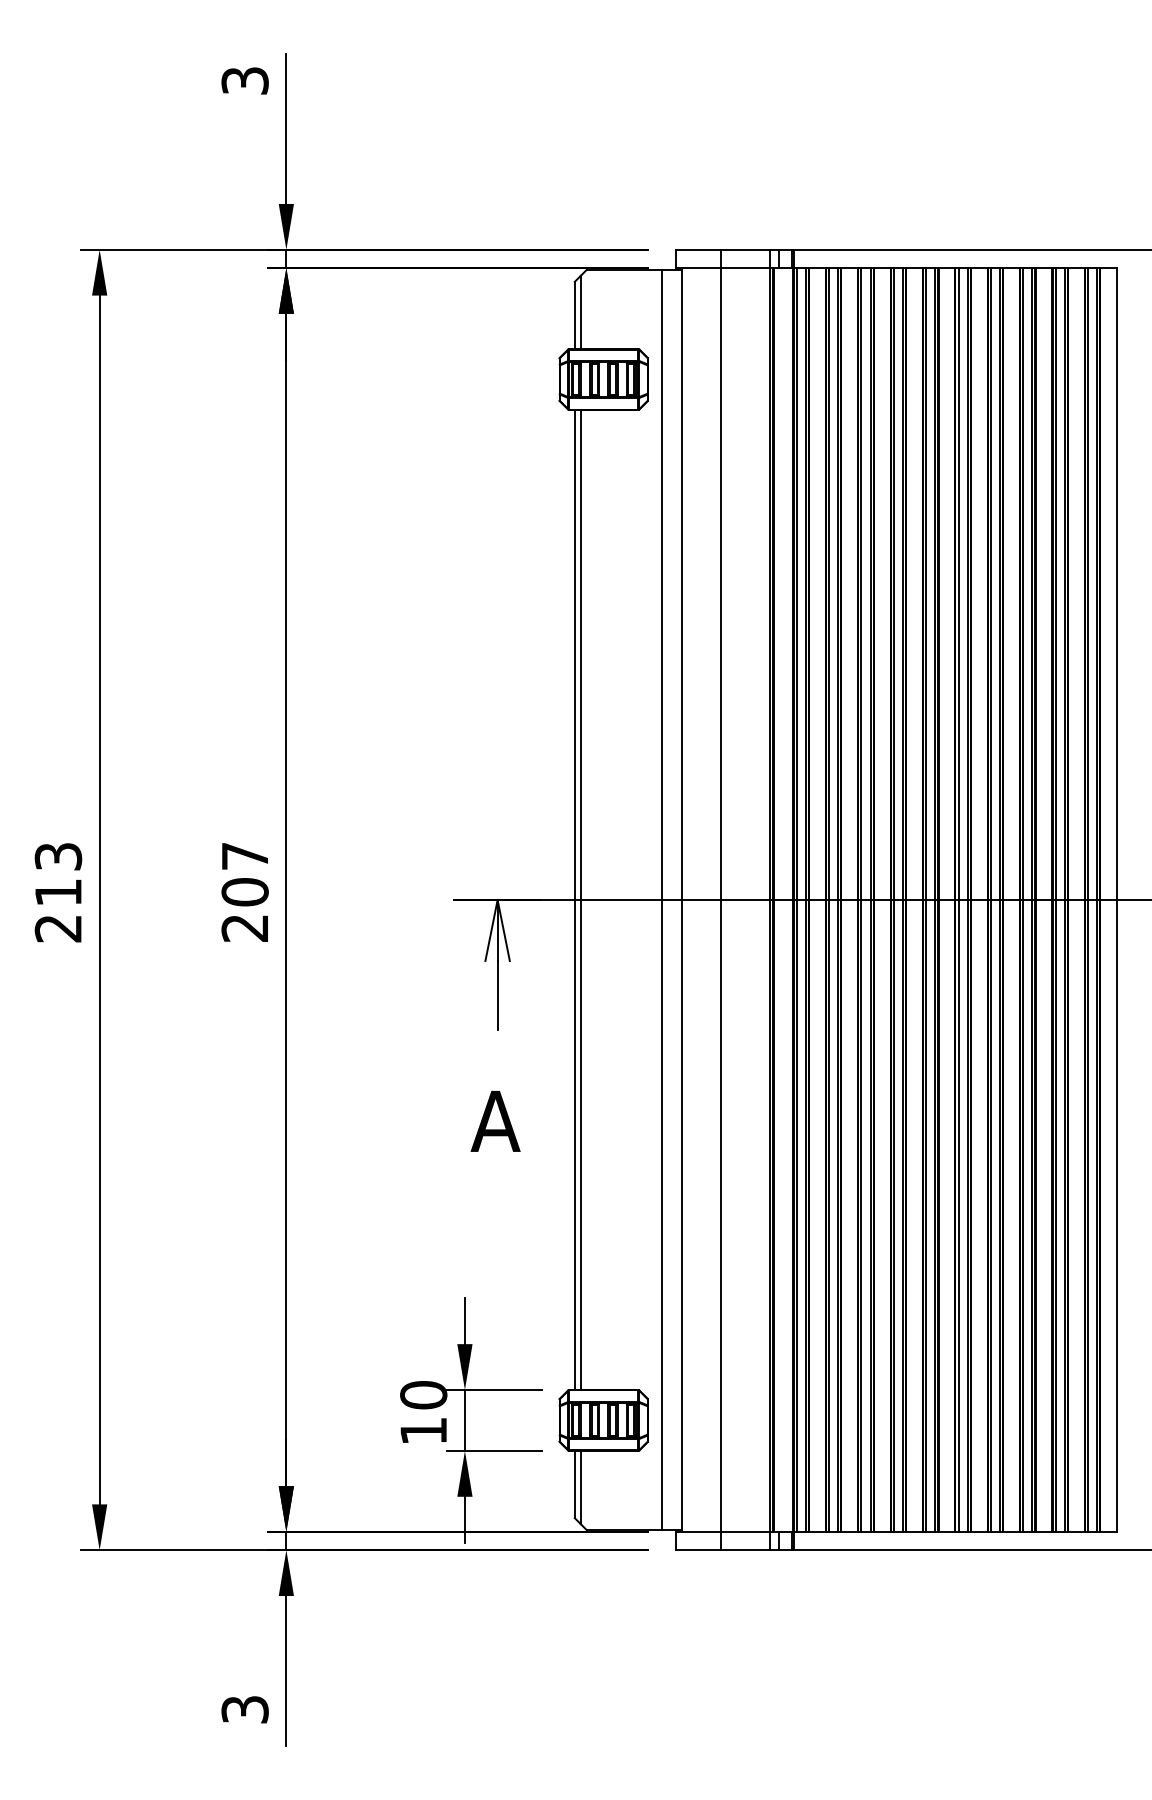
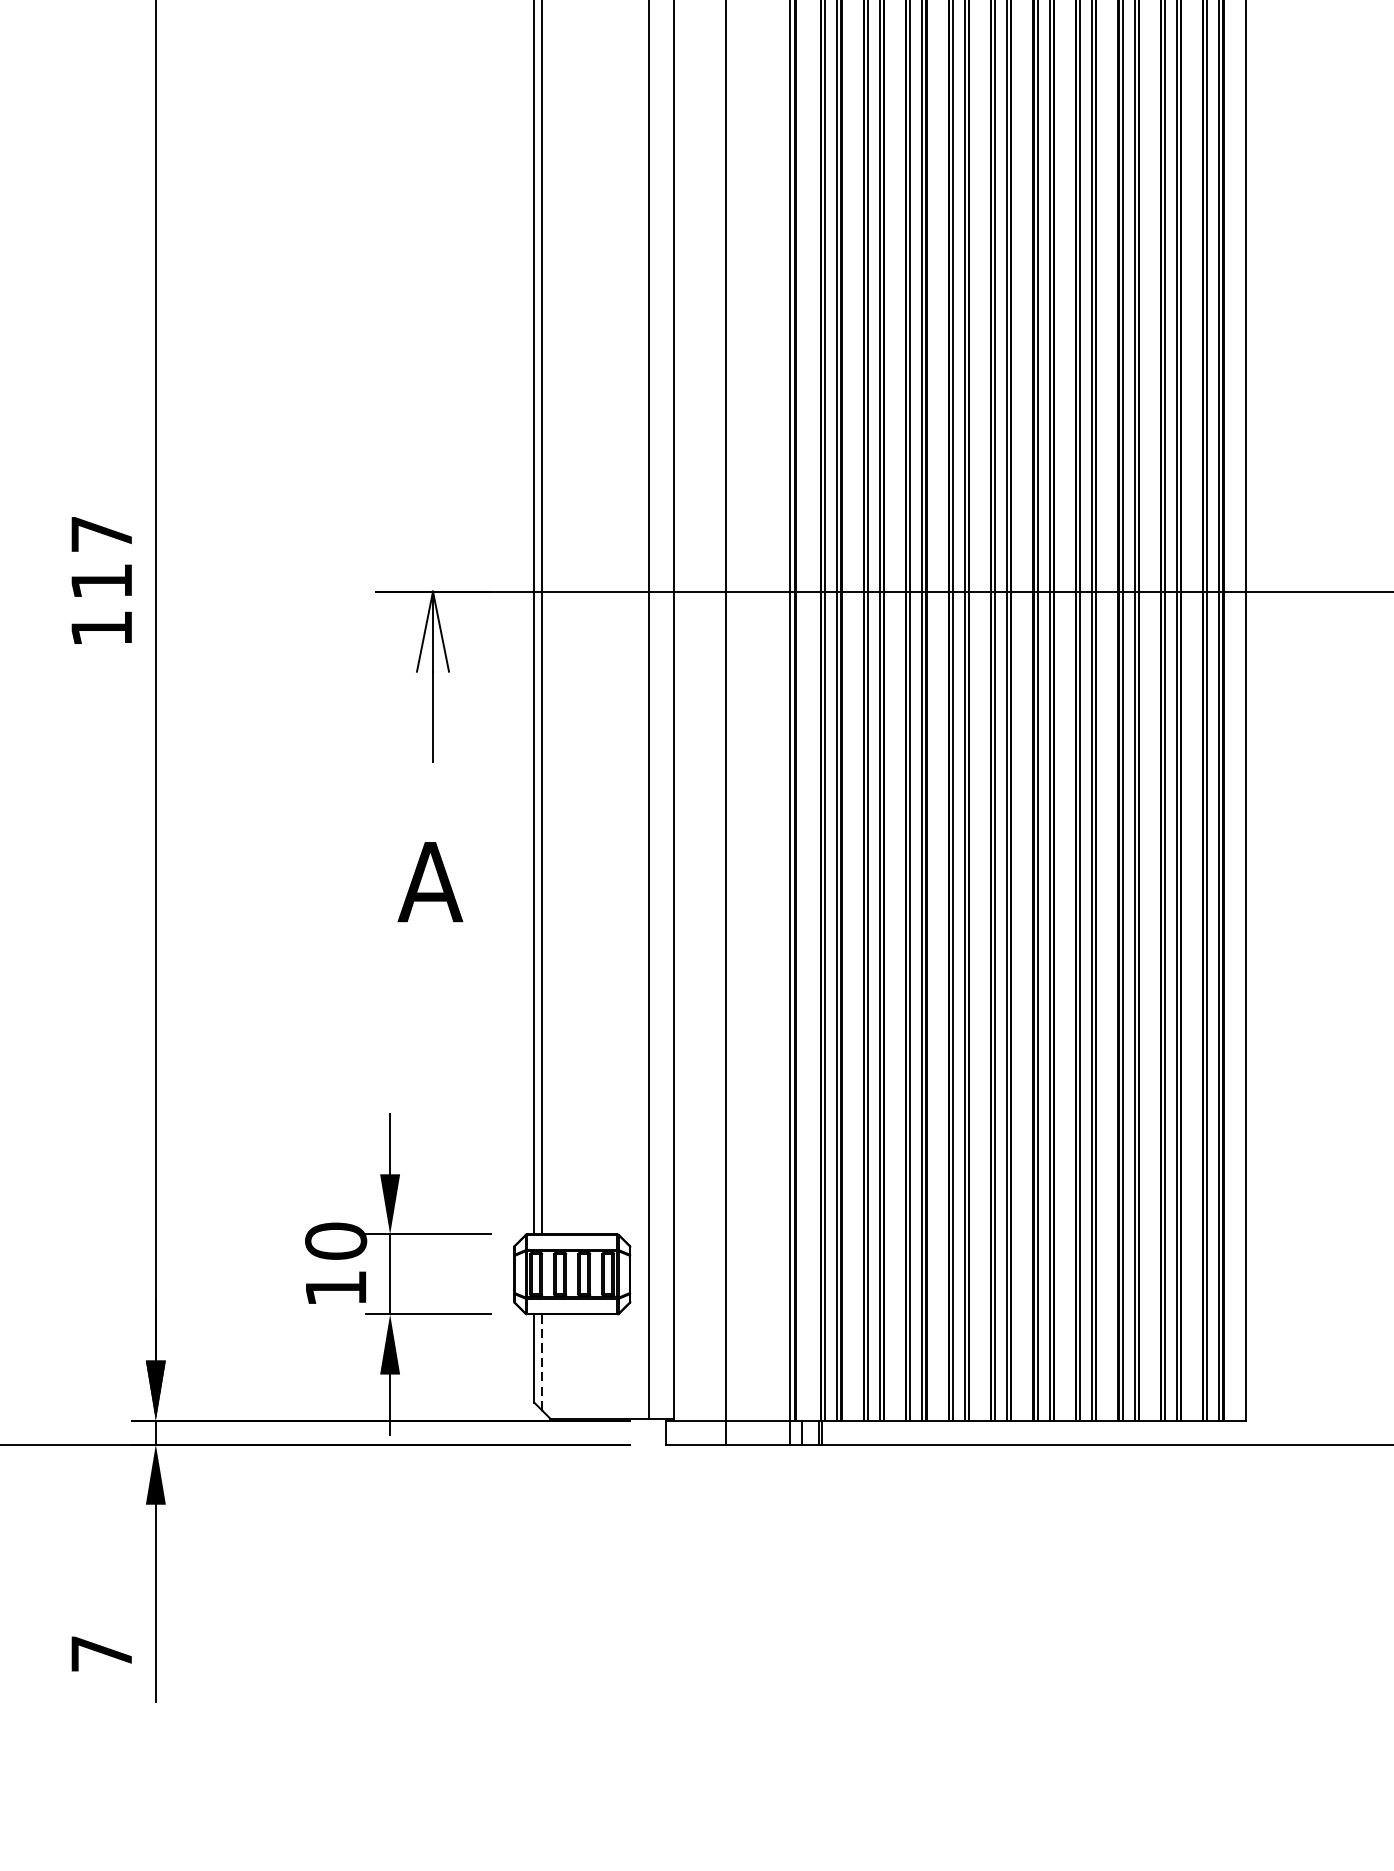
text: (244, 909) -> (100, 604), 207 -> 117
line: (580, 1487) -> (541, 1362), solid -> dashed
text: (244, 1709) -> (100, 1653), 3 -> 7

